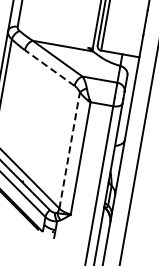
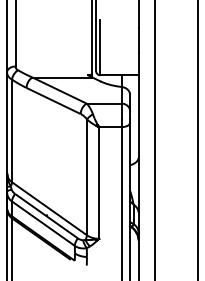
line: (49, 68) -> (53, 101), dashed -> solid
line: (69, 150) -> (86, 177), dashed -> solid

